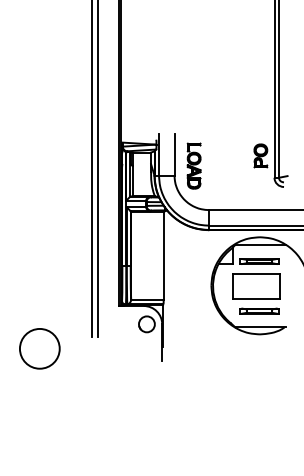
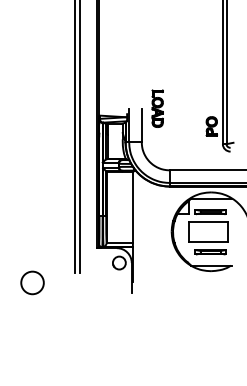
part: (193, 165) -> (157, 108), moved
circle: (39, 348) -> (32, 282), size x0.7

